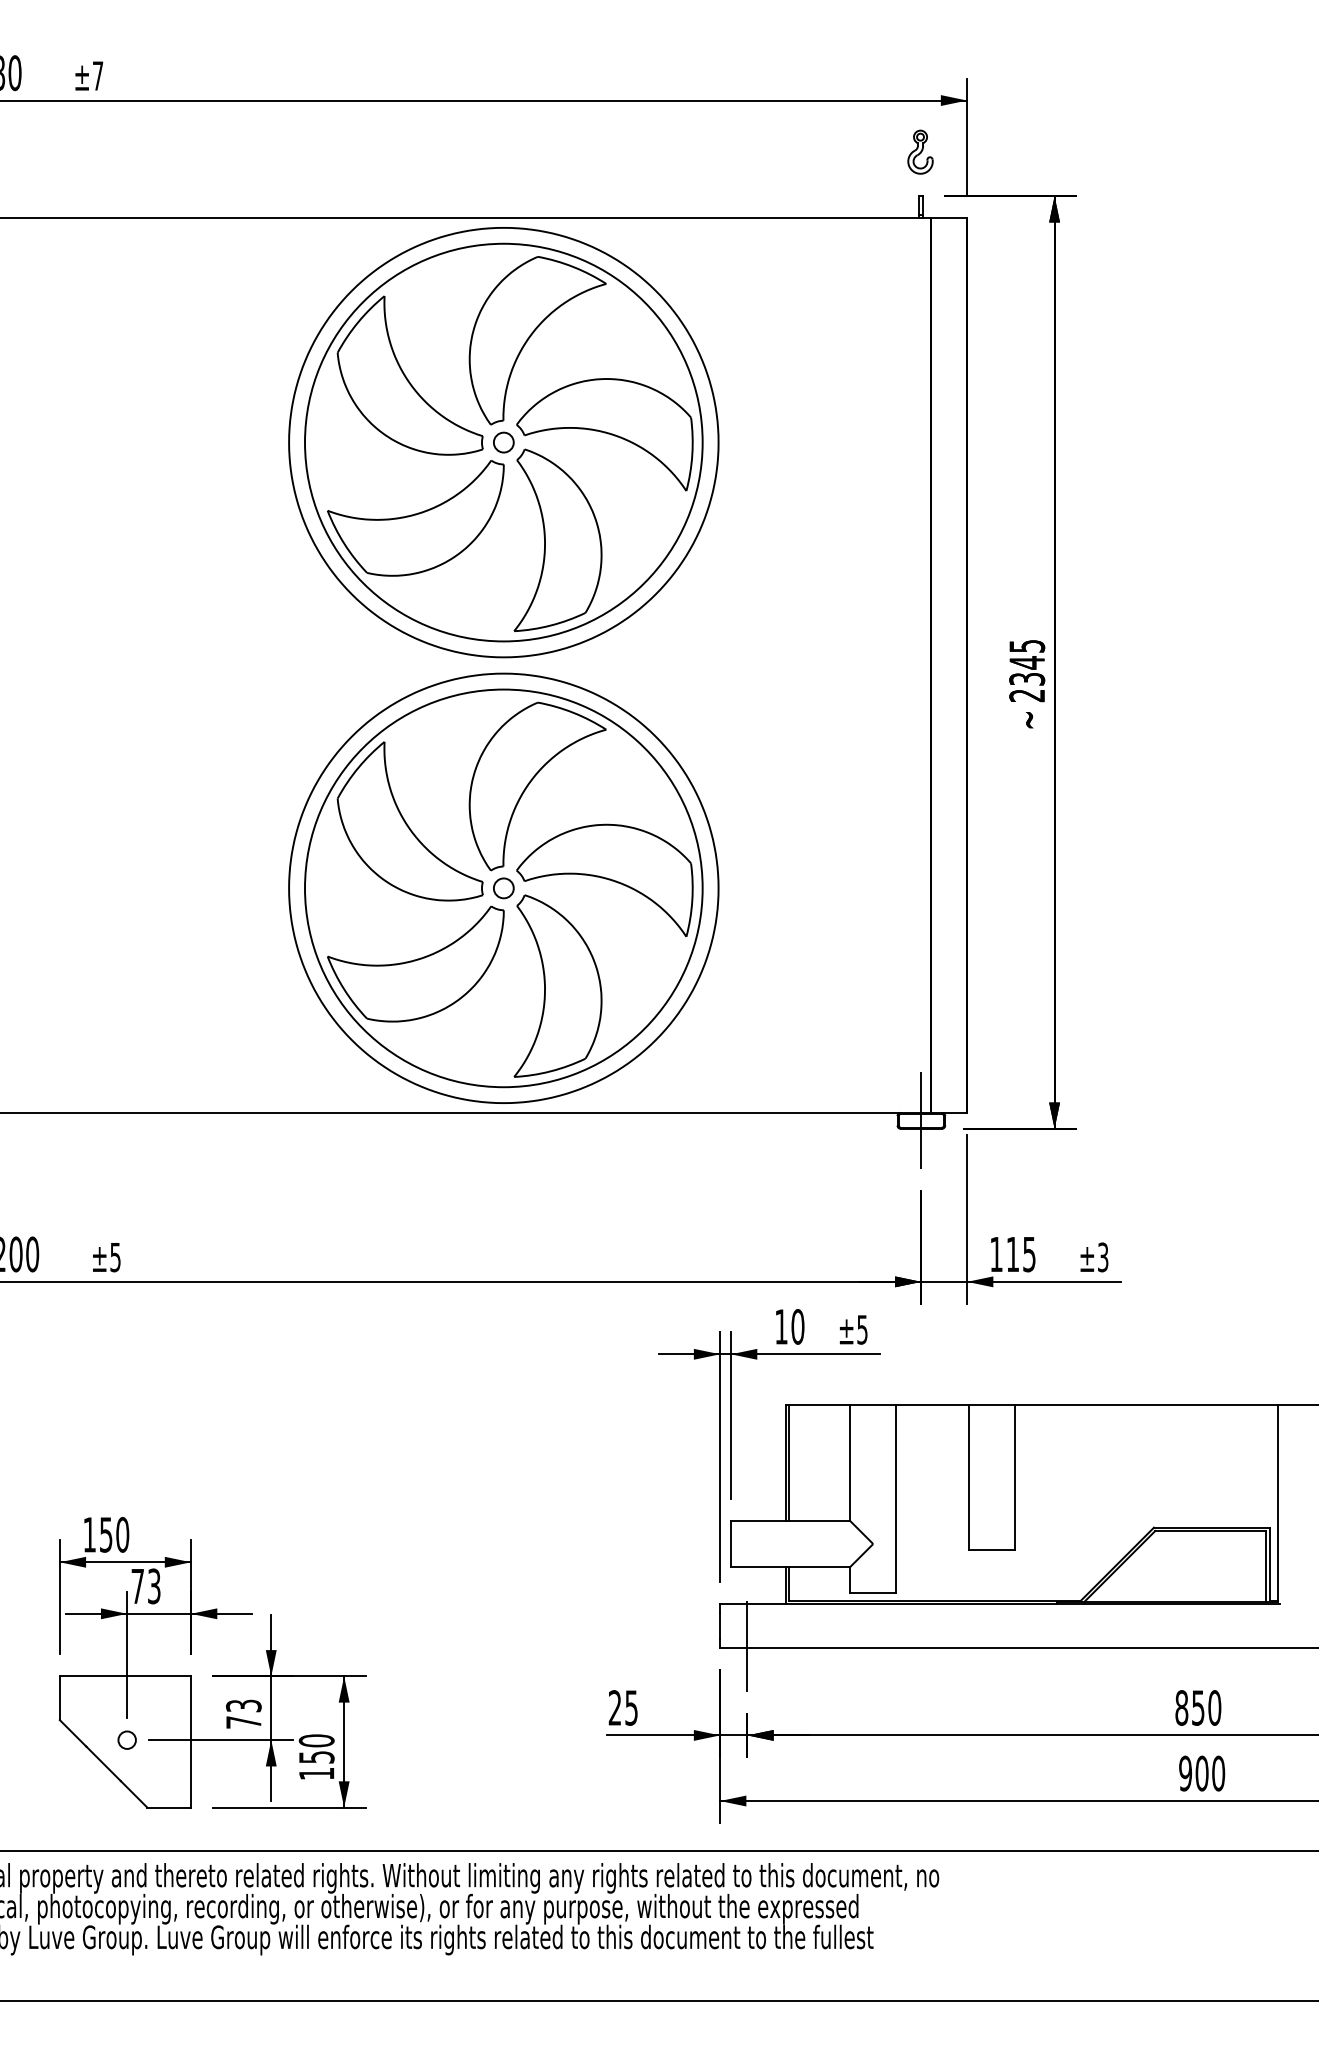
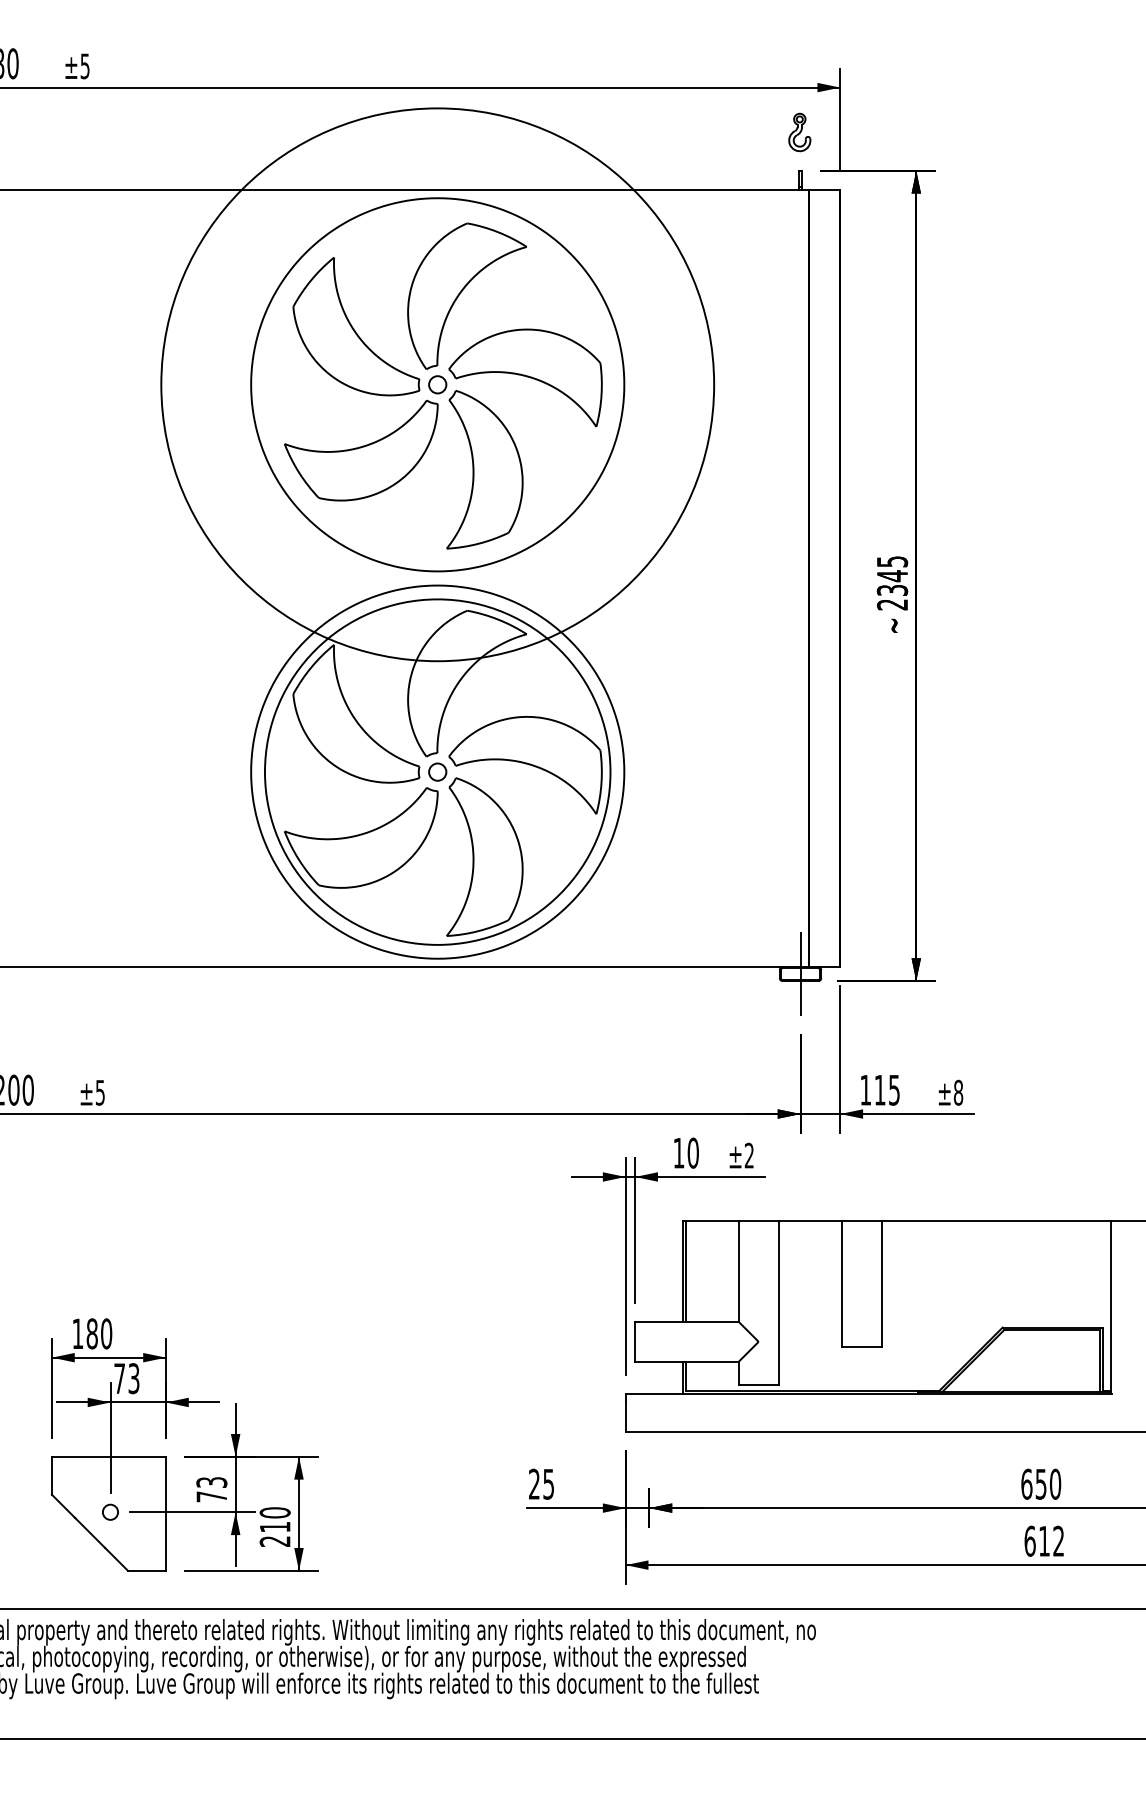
text: (97, 76) -> (84, 66), ±7 -> ±5
circle: (503, 442) -> (437, 384), size x1.6
text: (1103, 1257) -> (958, 1092), ±3 -> ±8
text: (861, 1329) -> (748, 1155), ±5 -> ±2
text: (105, 1534) -> (91, 1333), 150 -> 180
line: (747, 1646) -> (649, 1430), removed
text: (1181, 1707) -> (1026, 1483), 850 -> 650
text: (315, 1765) -> (274, 1534), 150 -> 210
text: (1202, 1772) -> (1044, 1540), 900 -> 612

